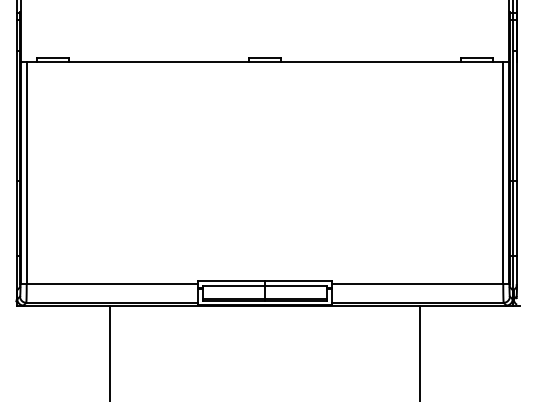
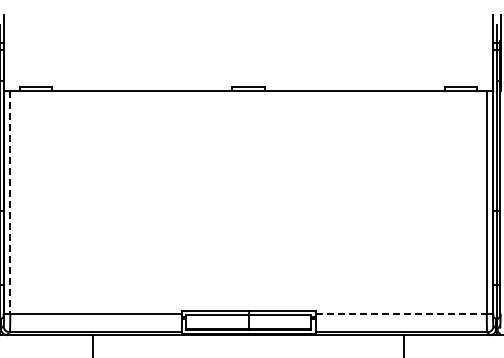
line: (26, 173) -> (10, 202), solid -> dashed
line: (417, 284) -> (401, 313), solid -> dashed

